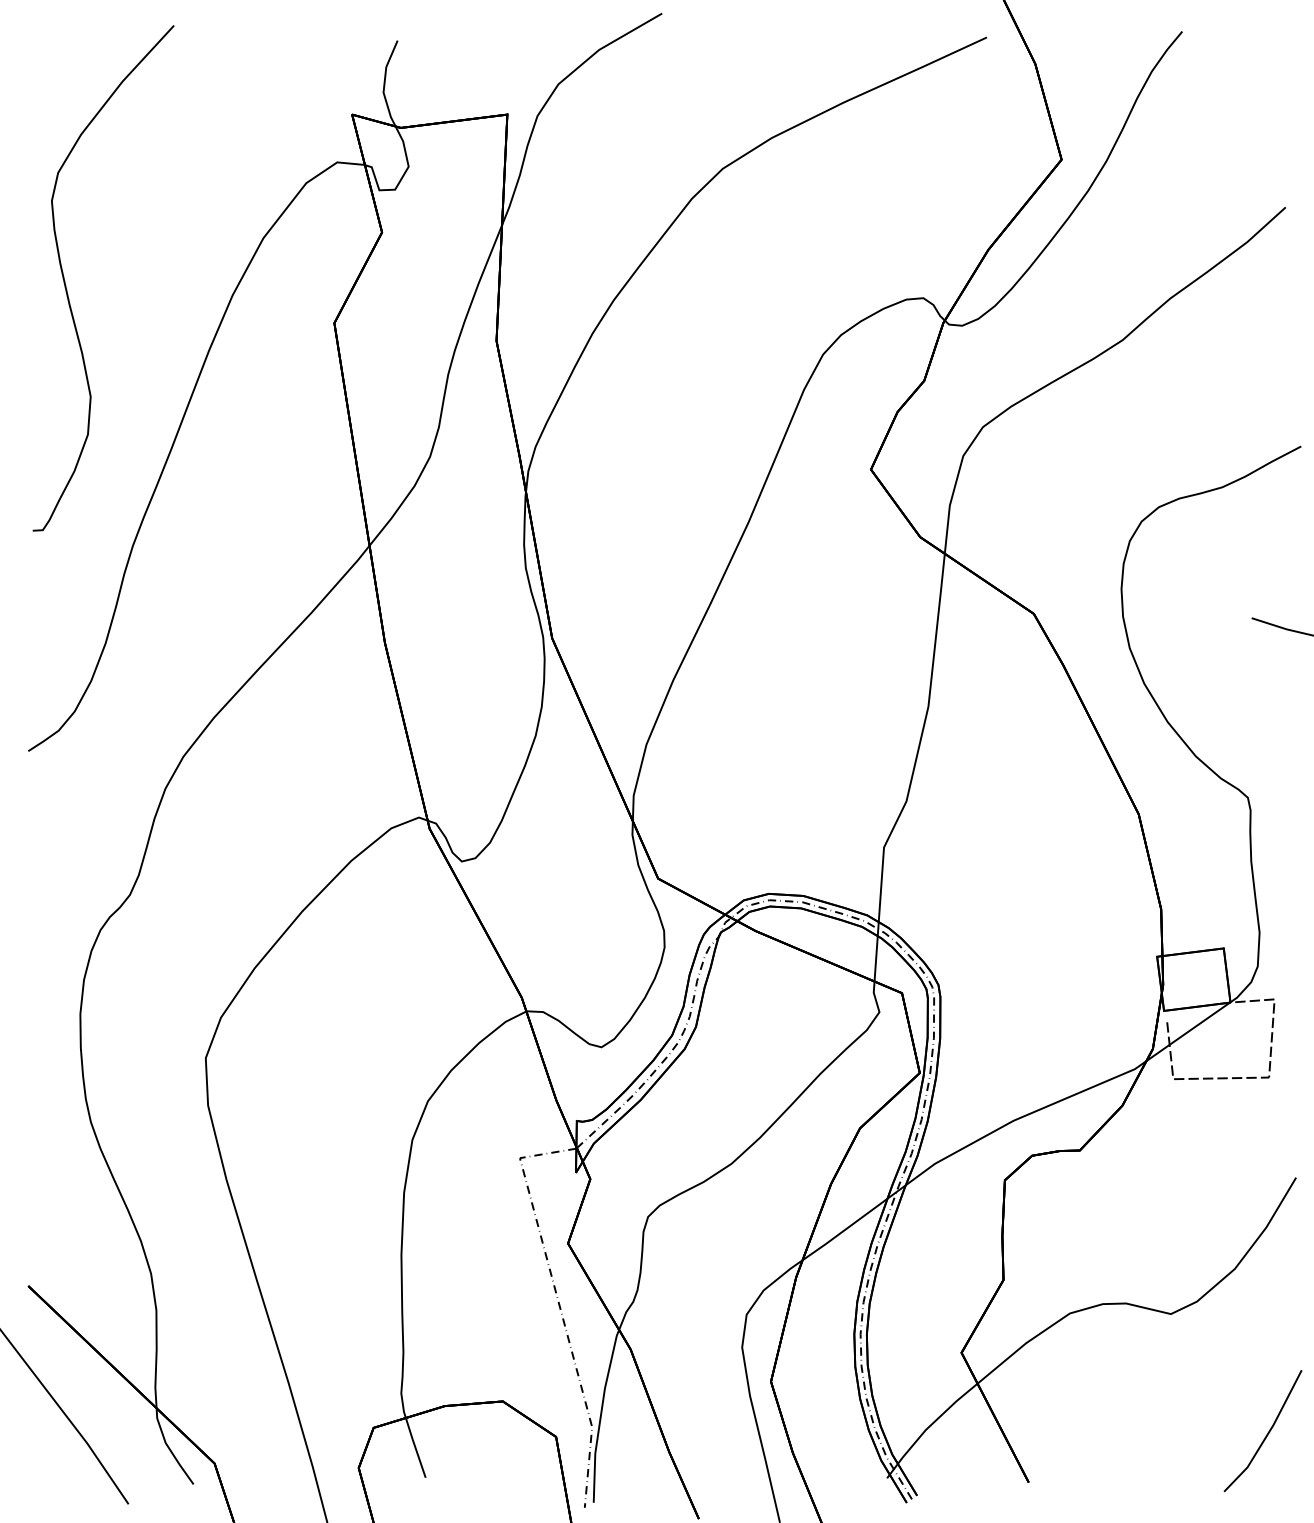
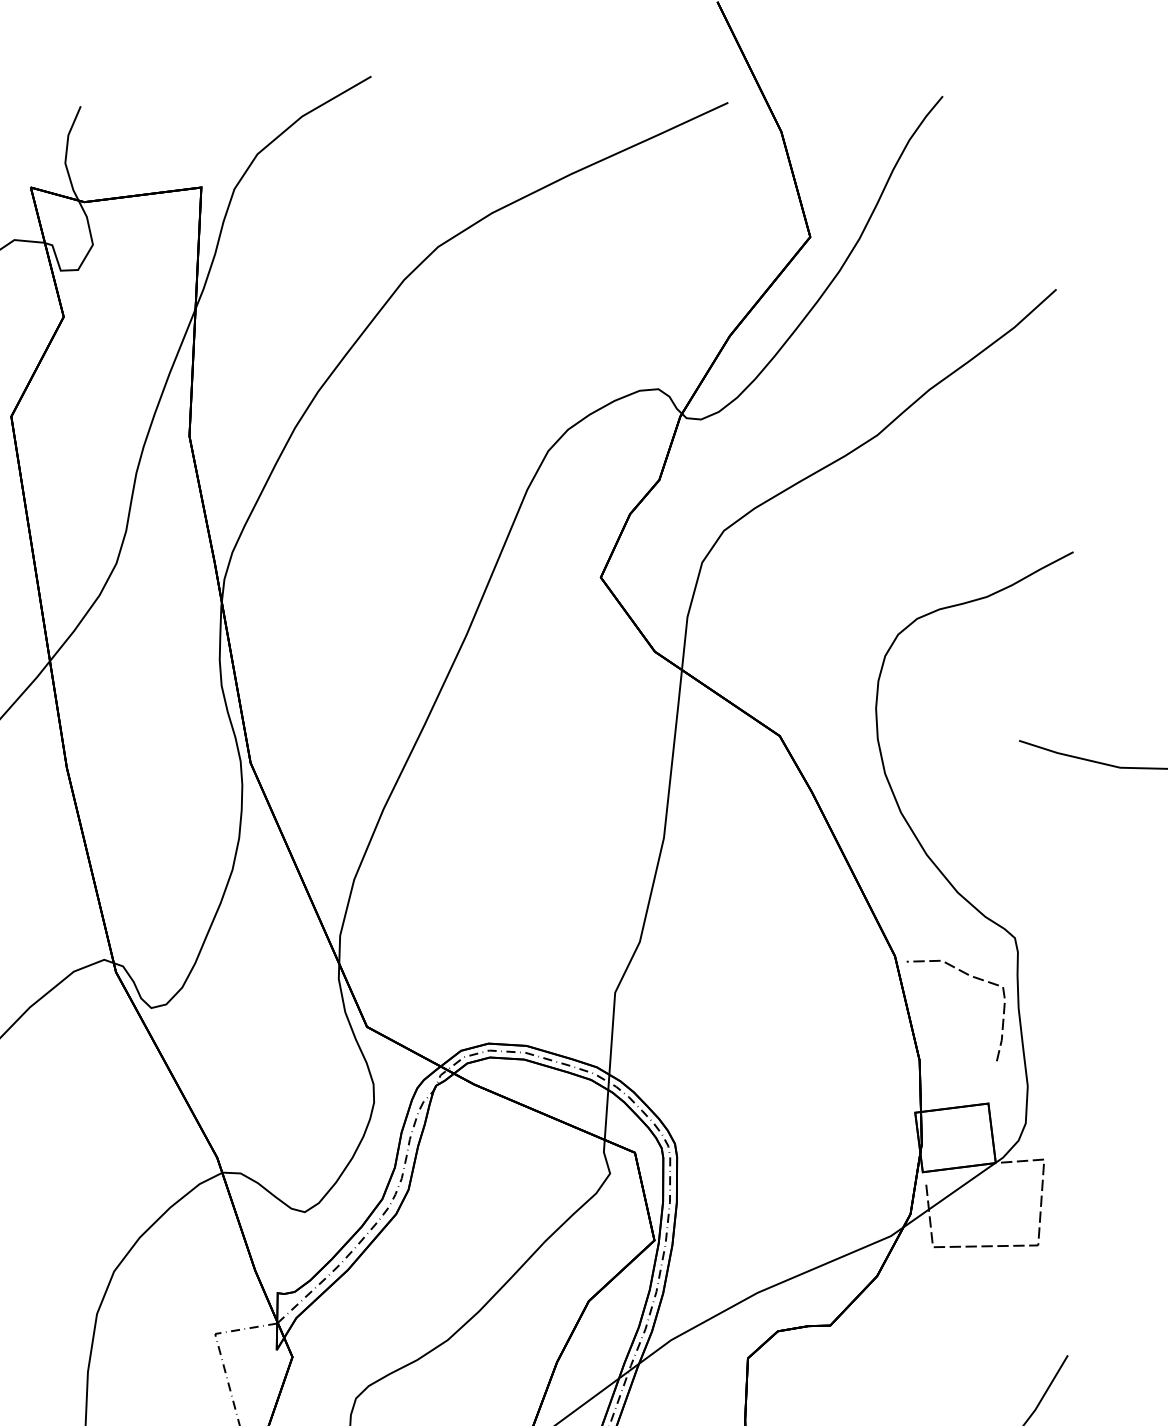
curve: (1210, 834) -> (973, 978), added

